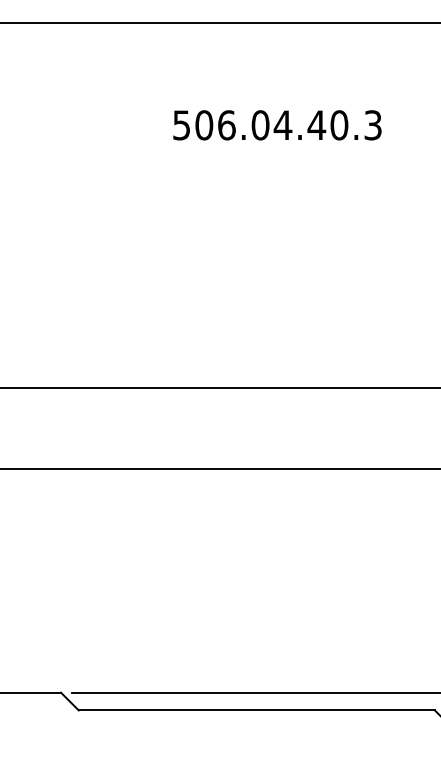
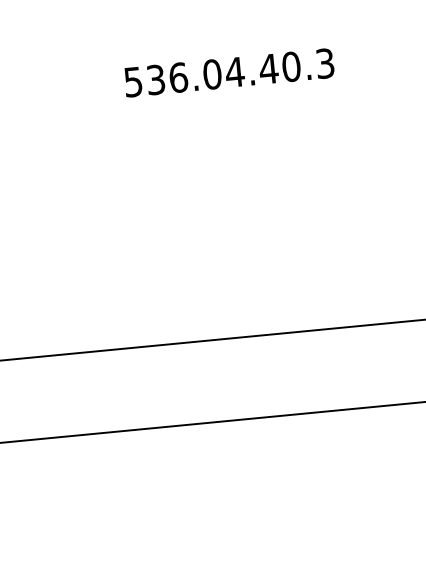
text: (204, 125) -> (156, 80), 506.04.40.3 -> 536.04.40.3

